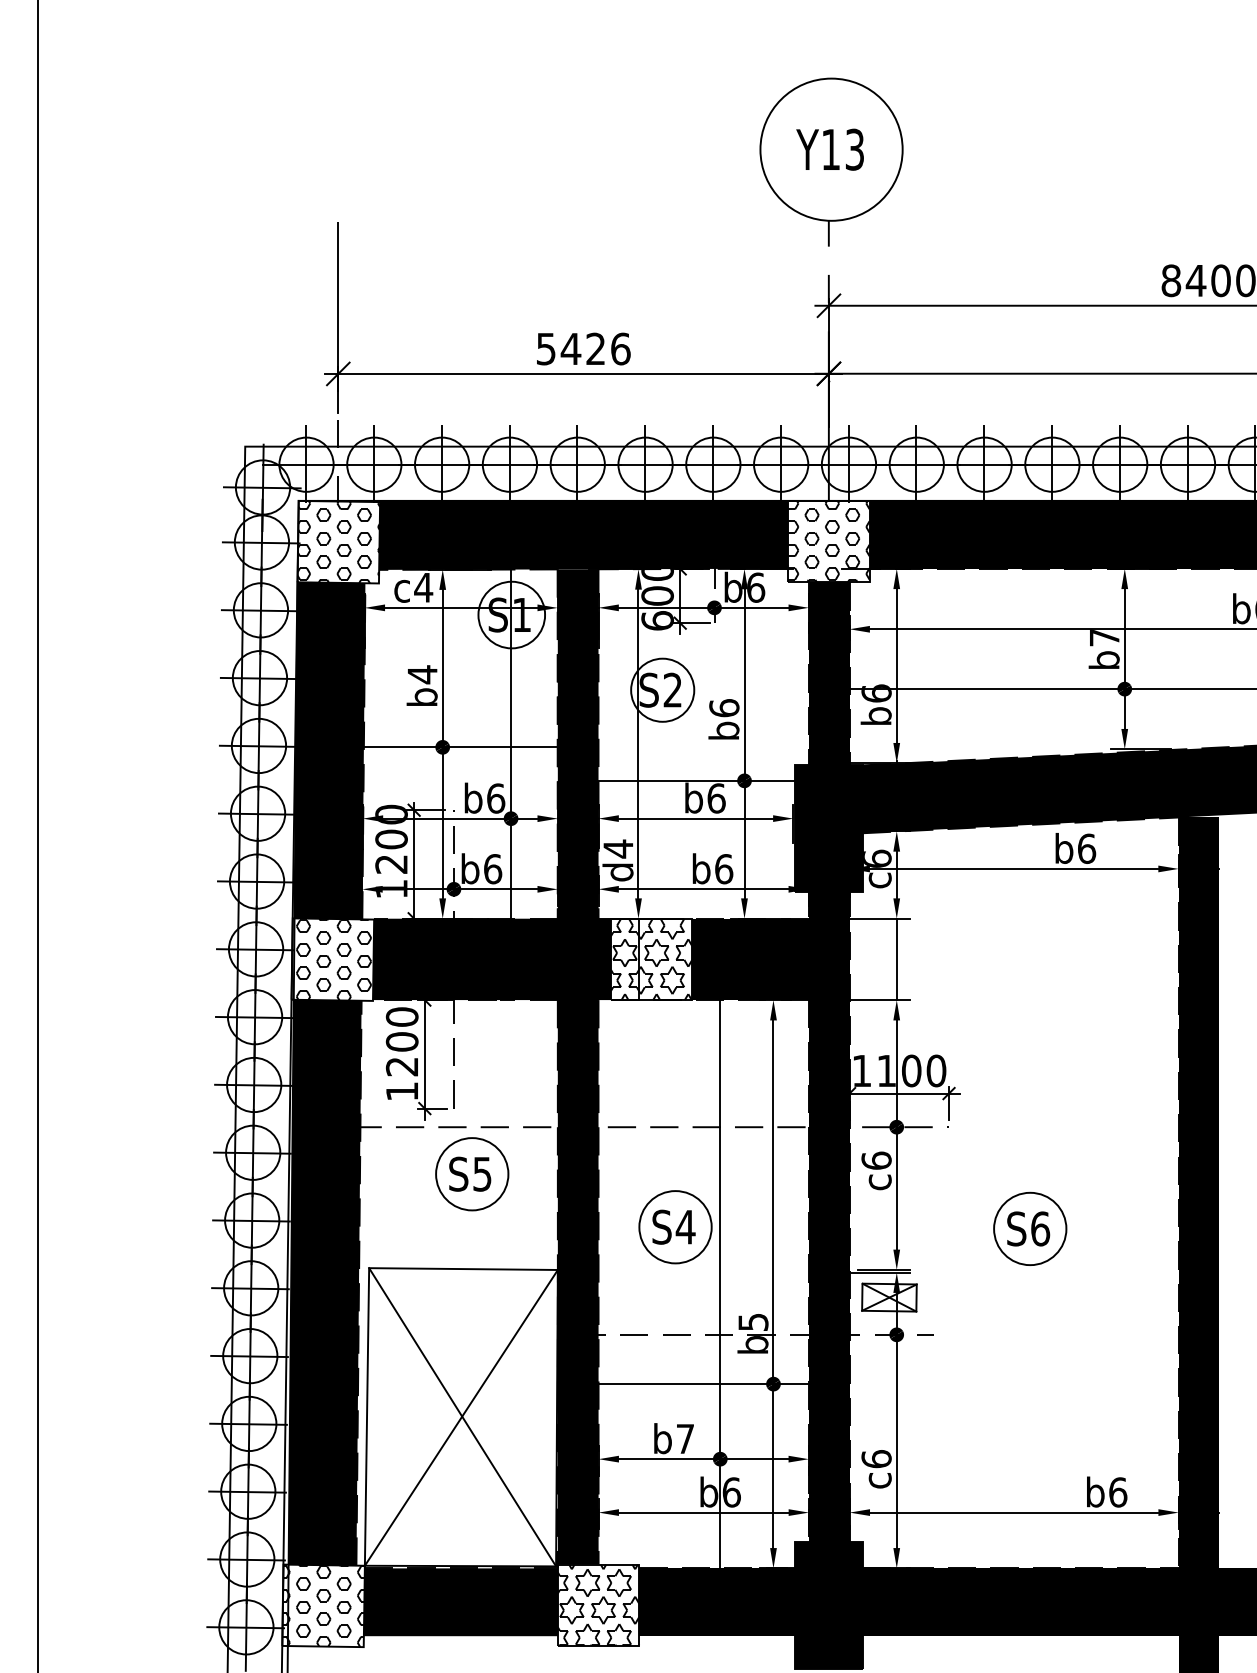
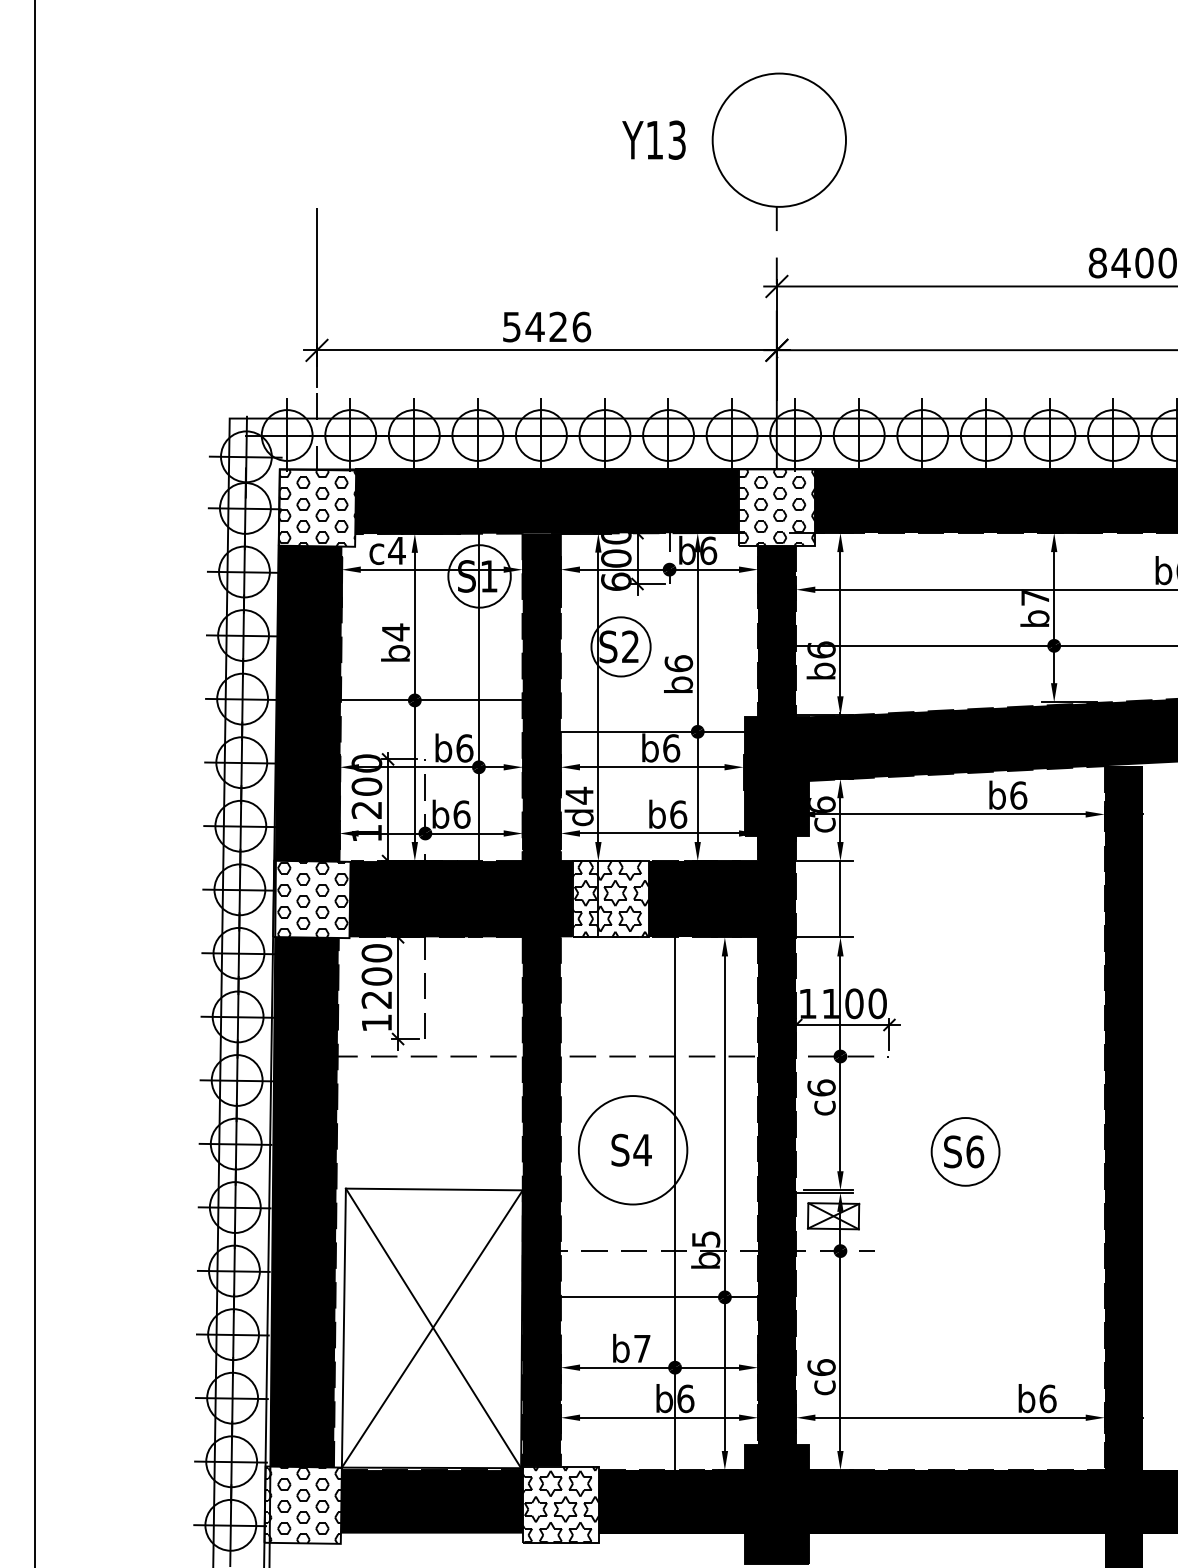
text: (829, 148) -> (653, 139), moved
part: (472, 1174) -> (442, 1100), removed
circle: (675, 1227) -> (633, 1150), size x1.6

